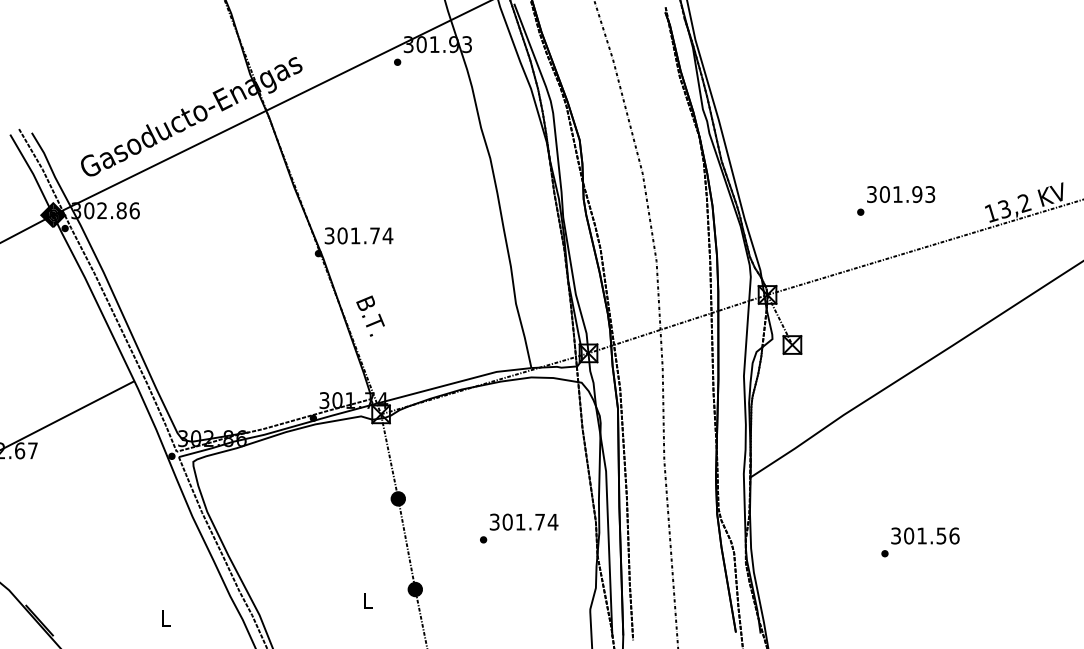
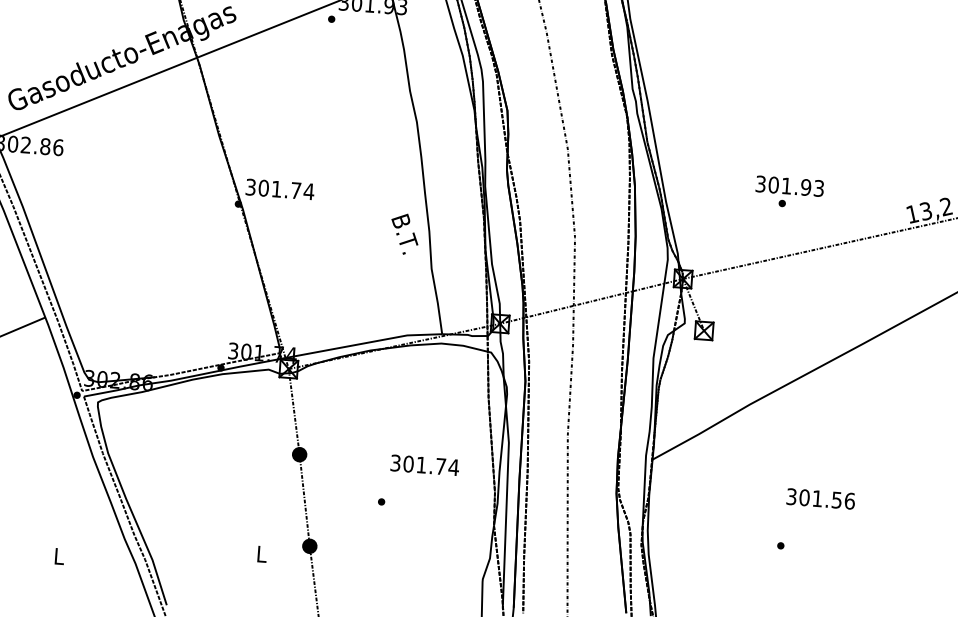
text: (901, 194) -> (790, 186), moved
text: (370, 315) -> (404, 233), moved
text: (523, 521) -> (424, 464), moved
text: (925, 535) -> (821, 498), moved

